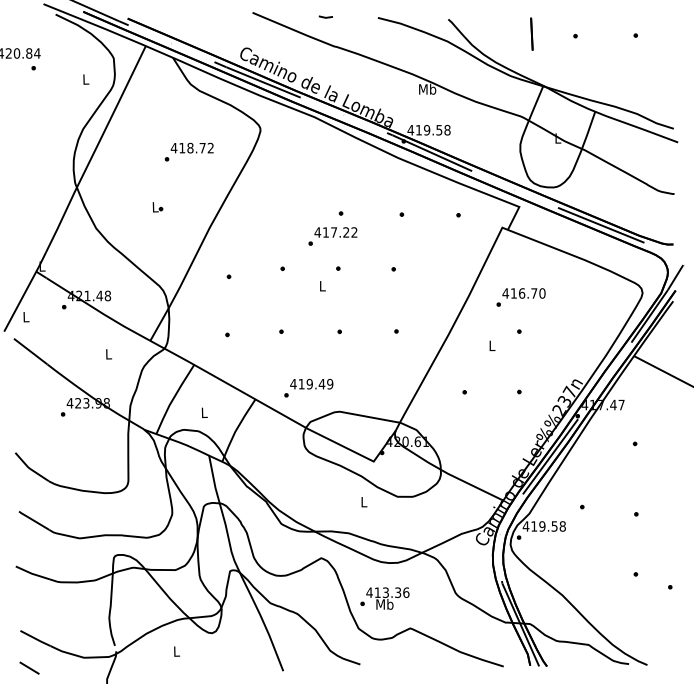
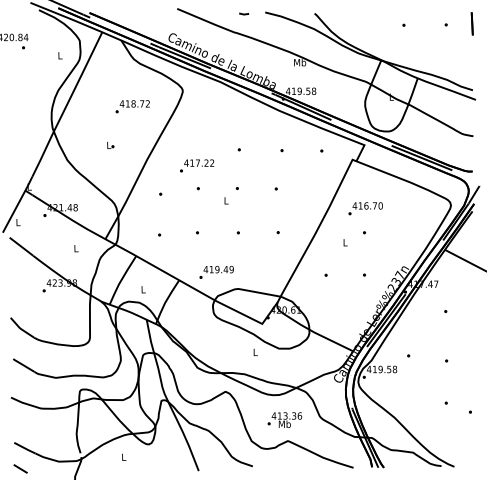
line: (325, 16) -> (243, 13), moved
line: (531, 33) -> (472, 23), moved
text: (332, 236) -> (196, 165), moved
text: (384, 598) -> (284, 420), moved

